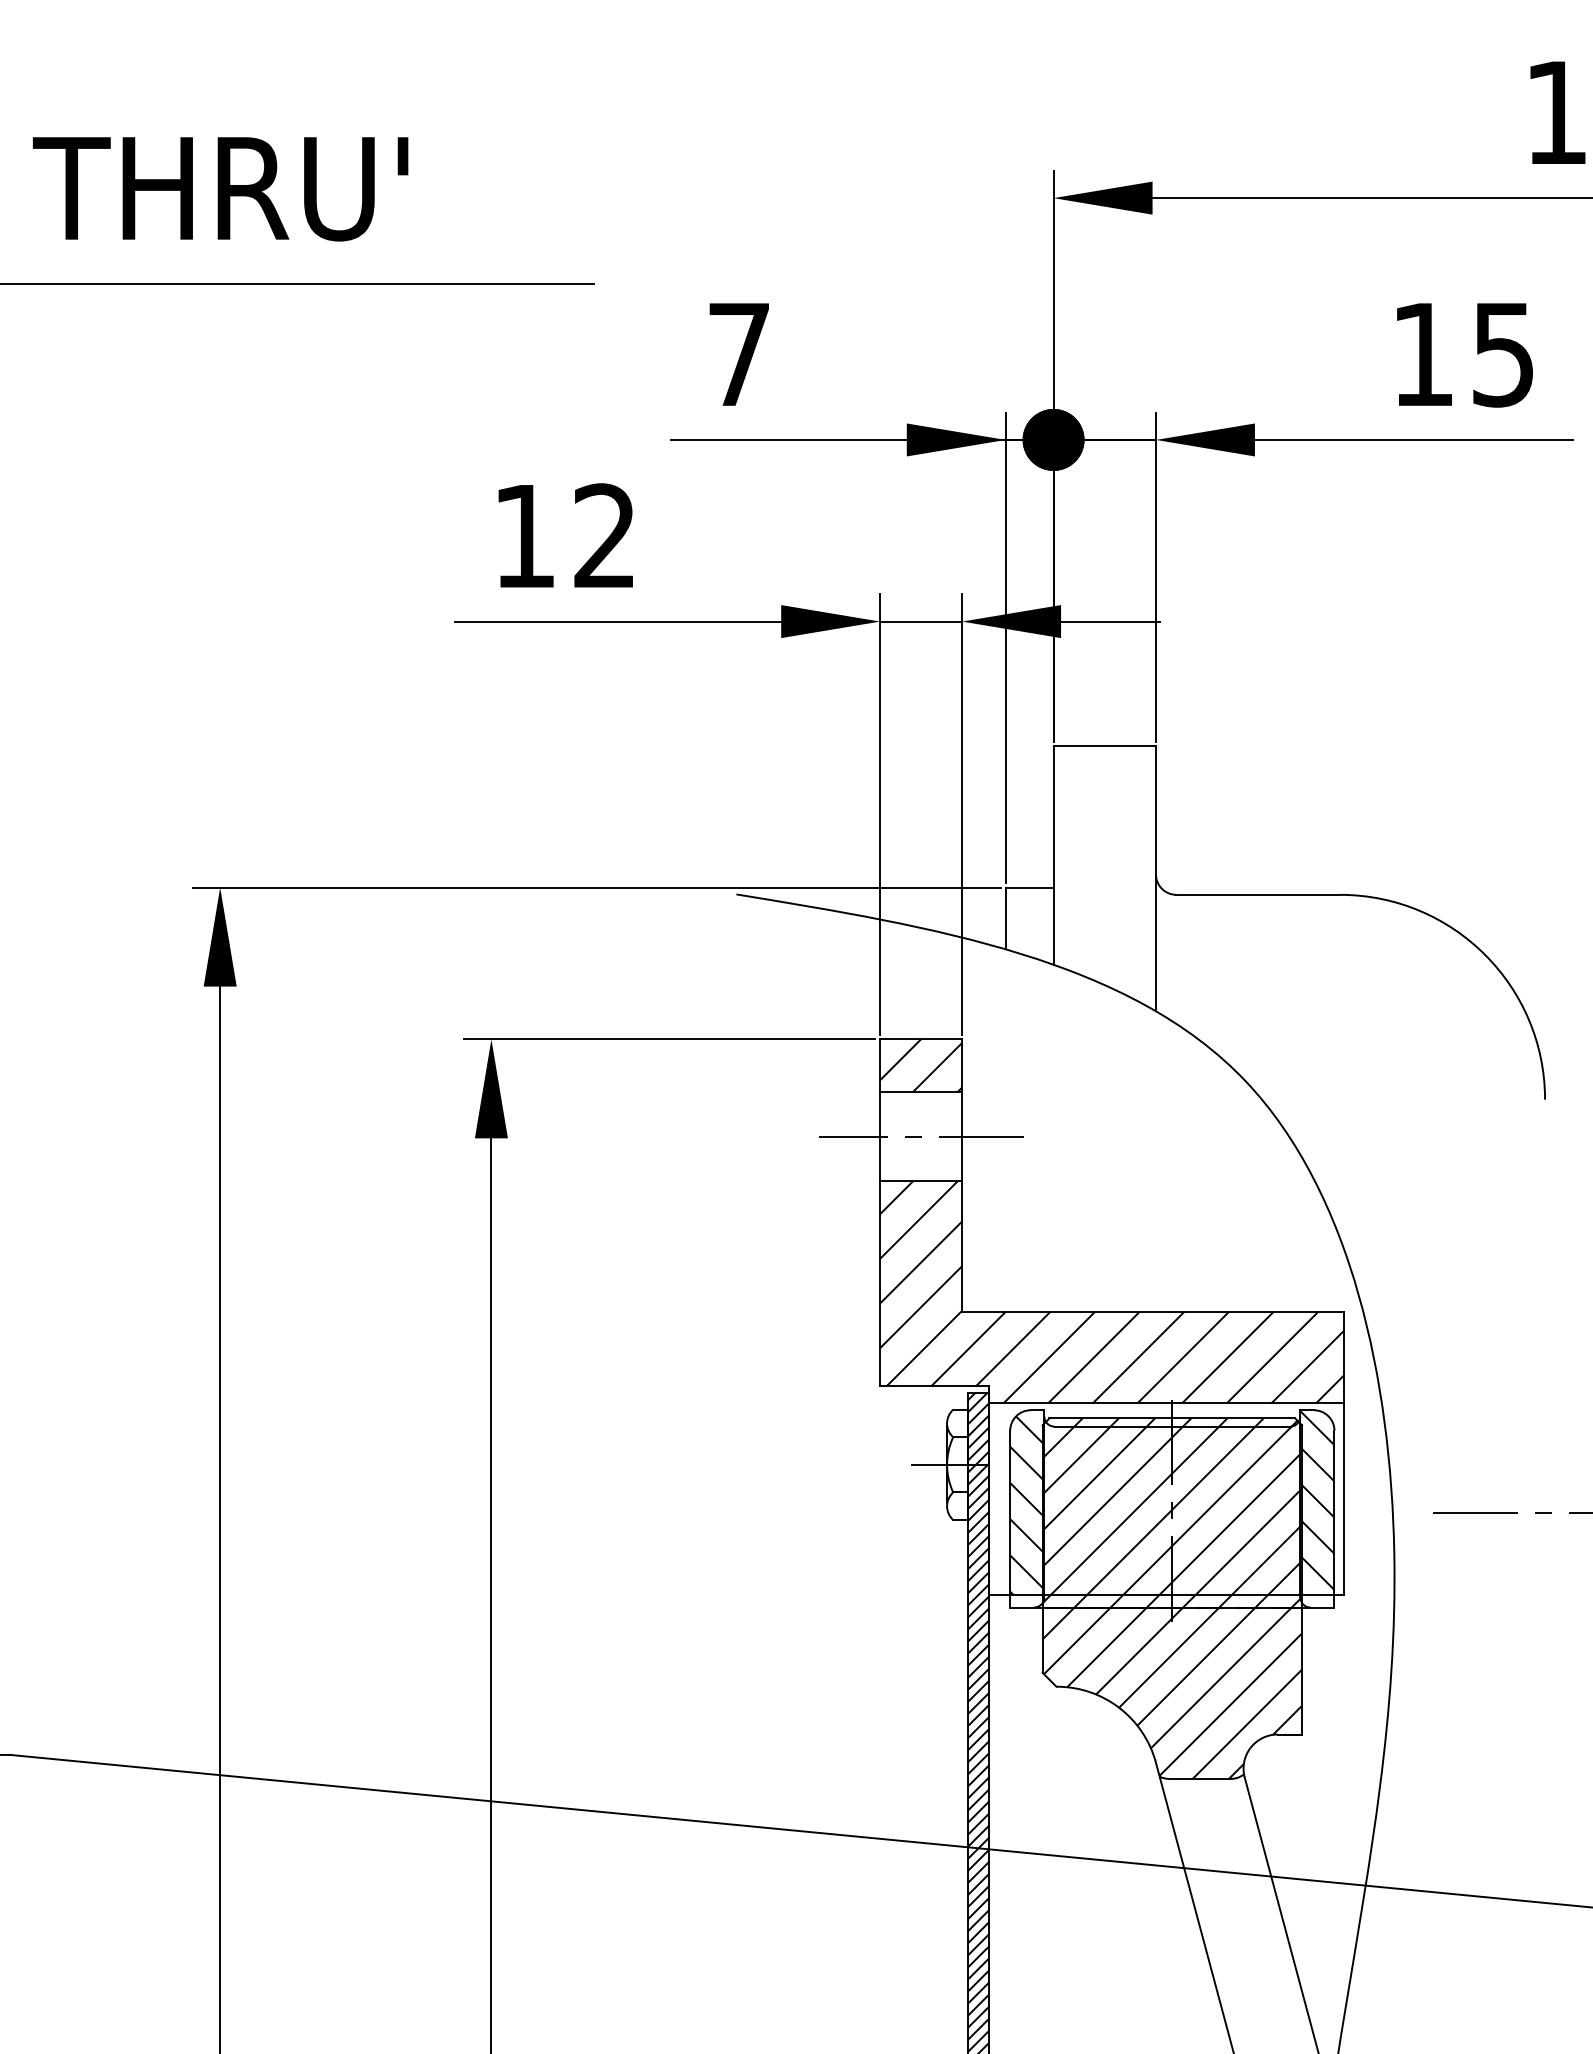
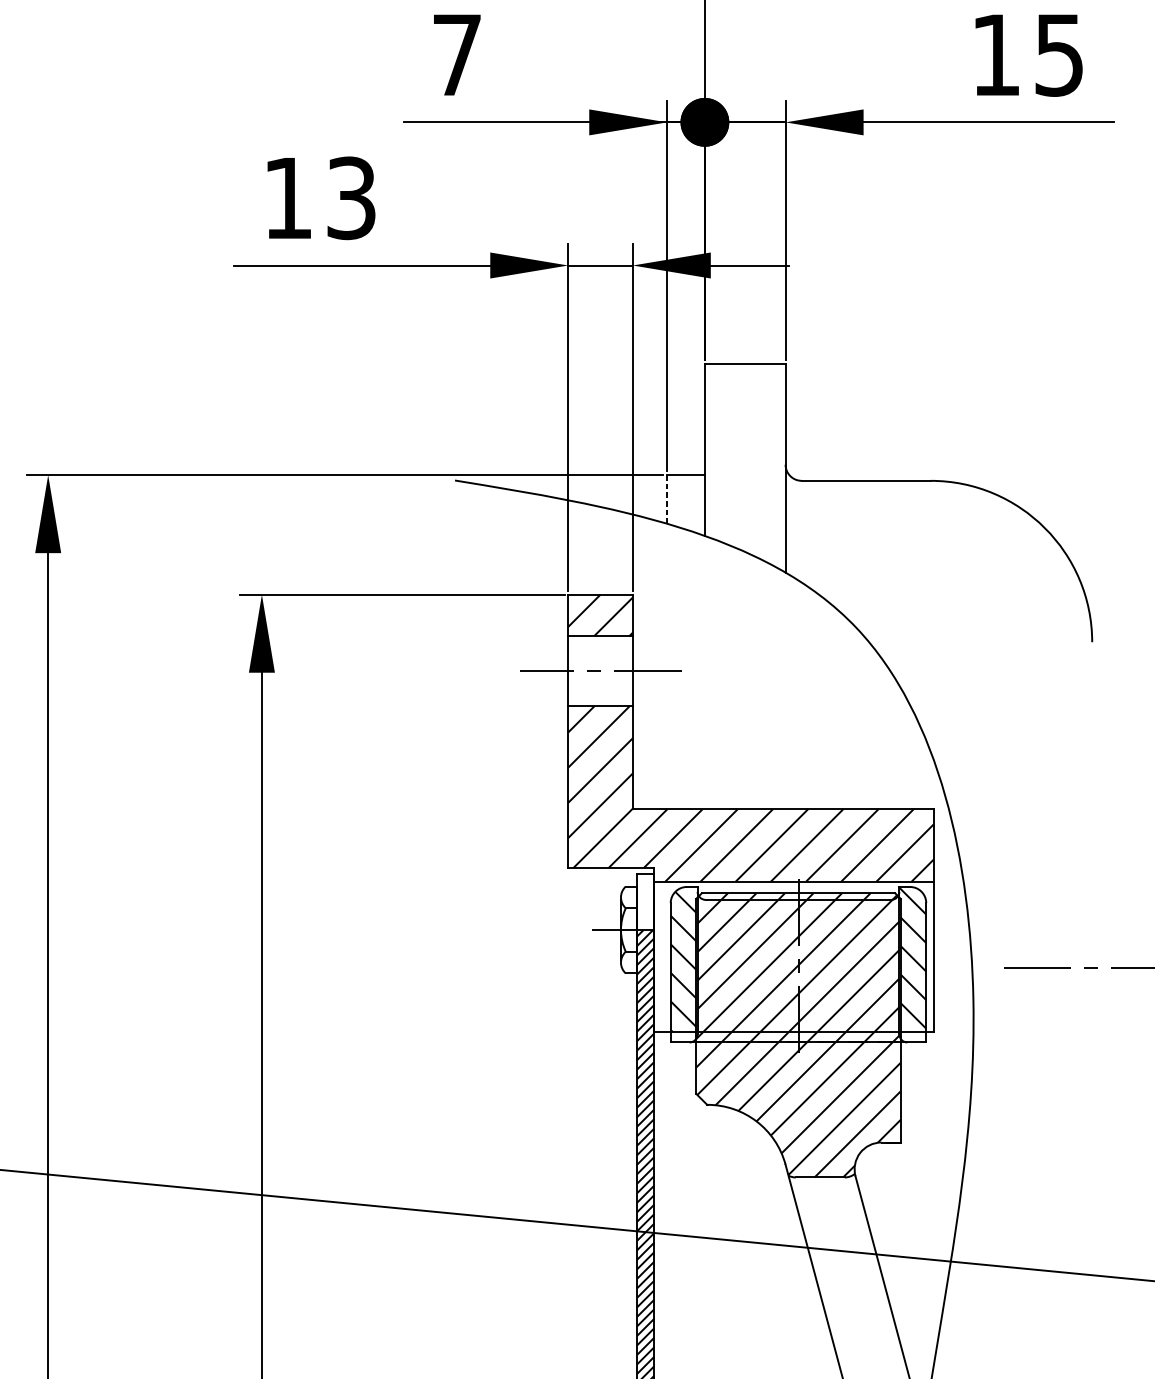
text: (604, 536) -> (351, 198), 12 -> 13
line: (1005, 918) -> (667, 499), solid -> dashed
hatch: (978, 1428) -> (645, 901), removed

